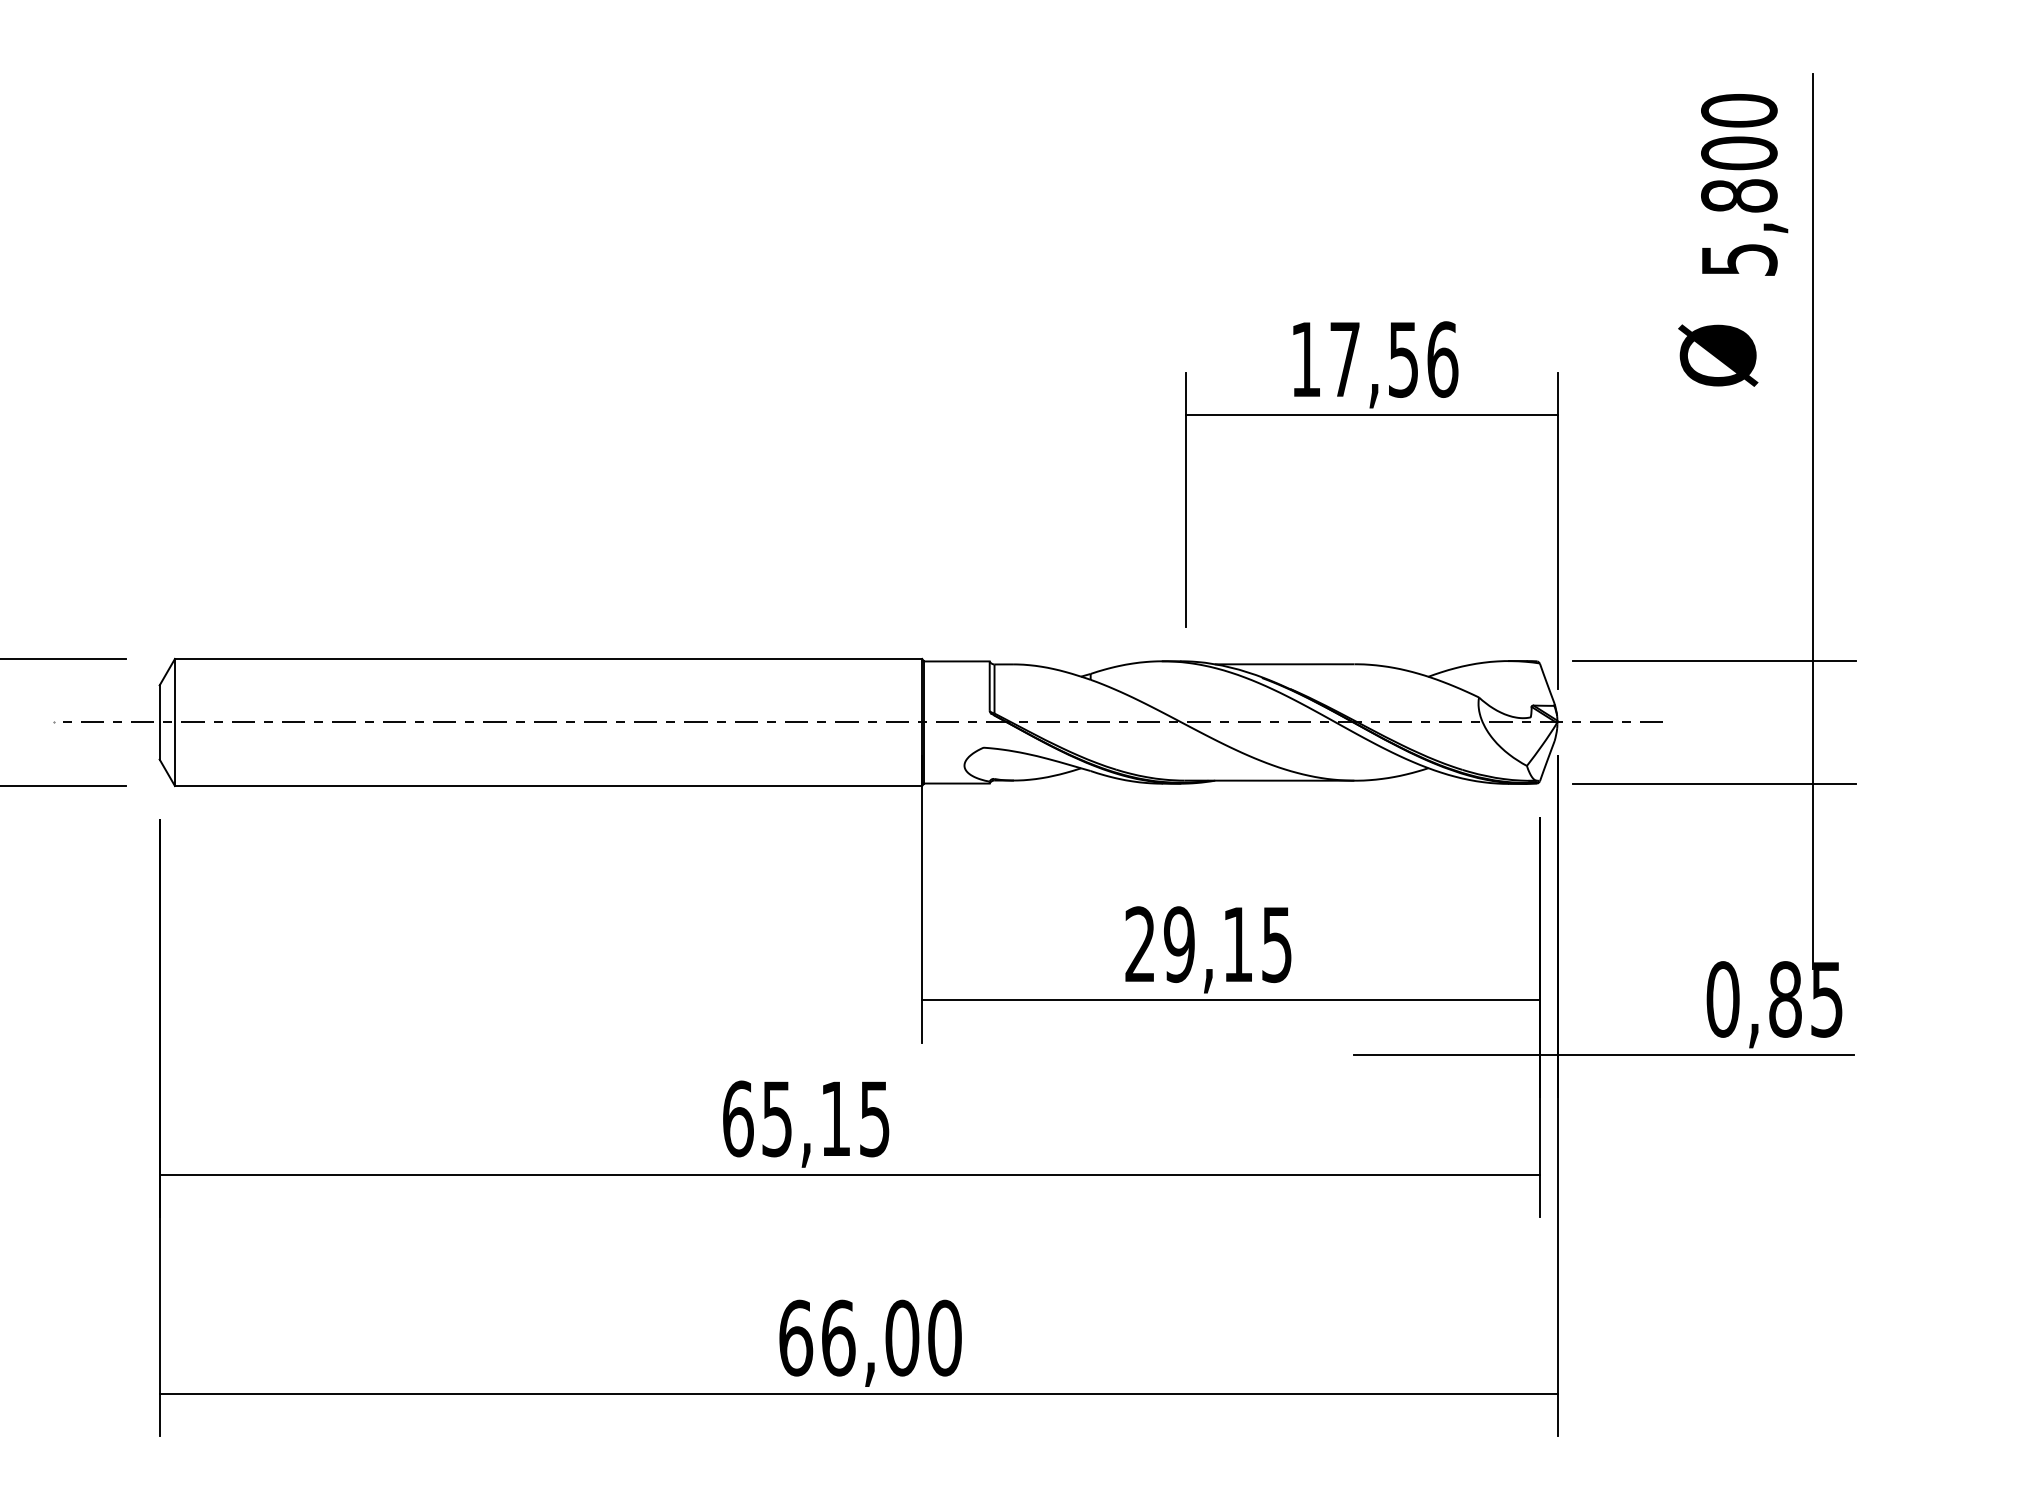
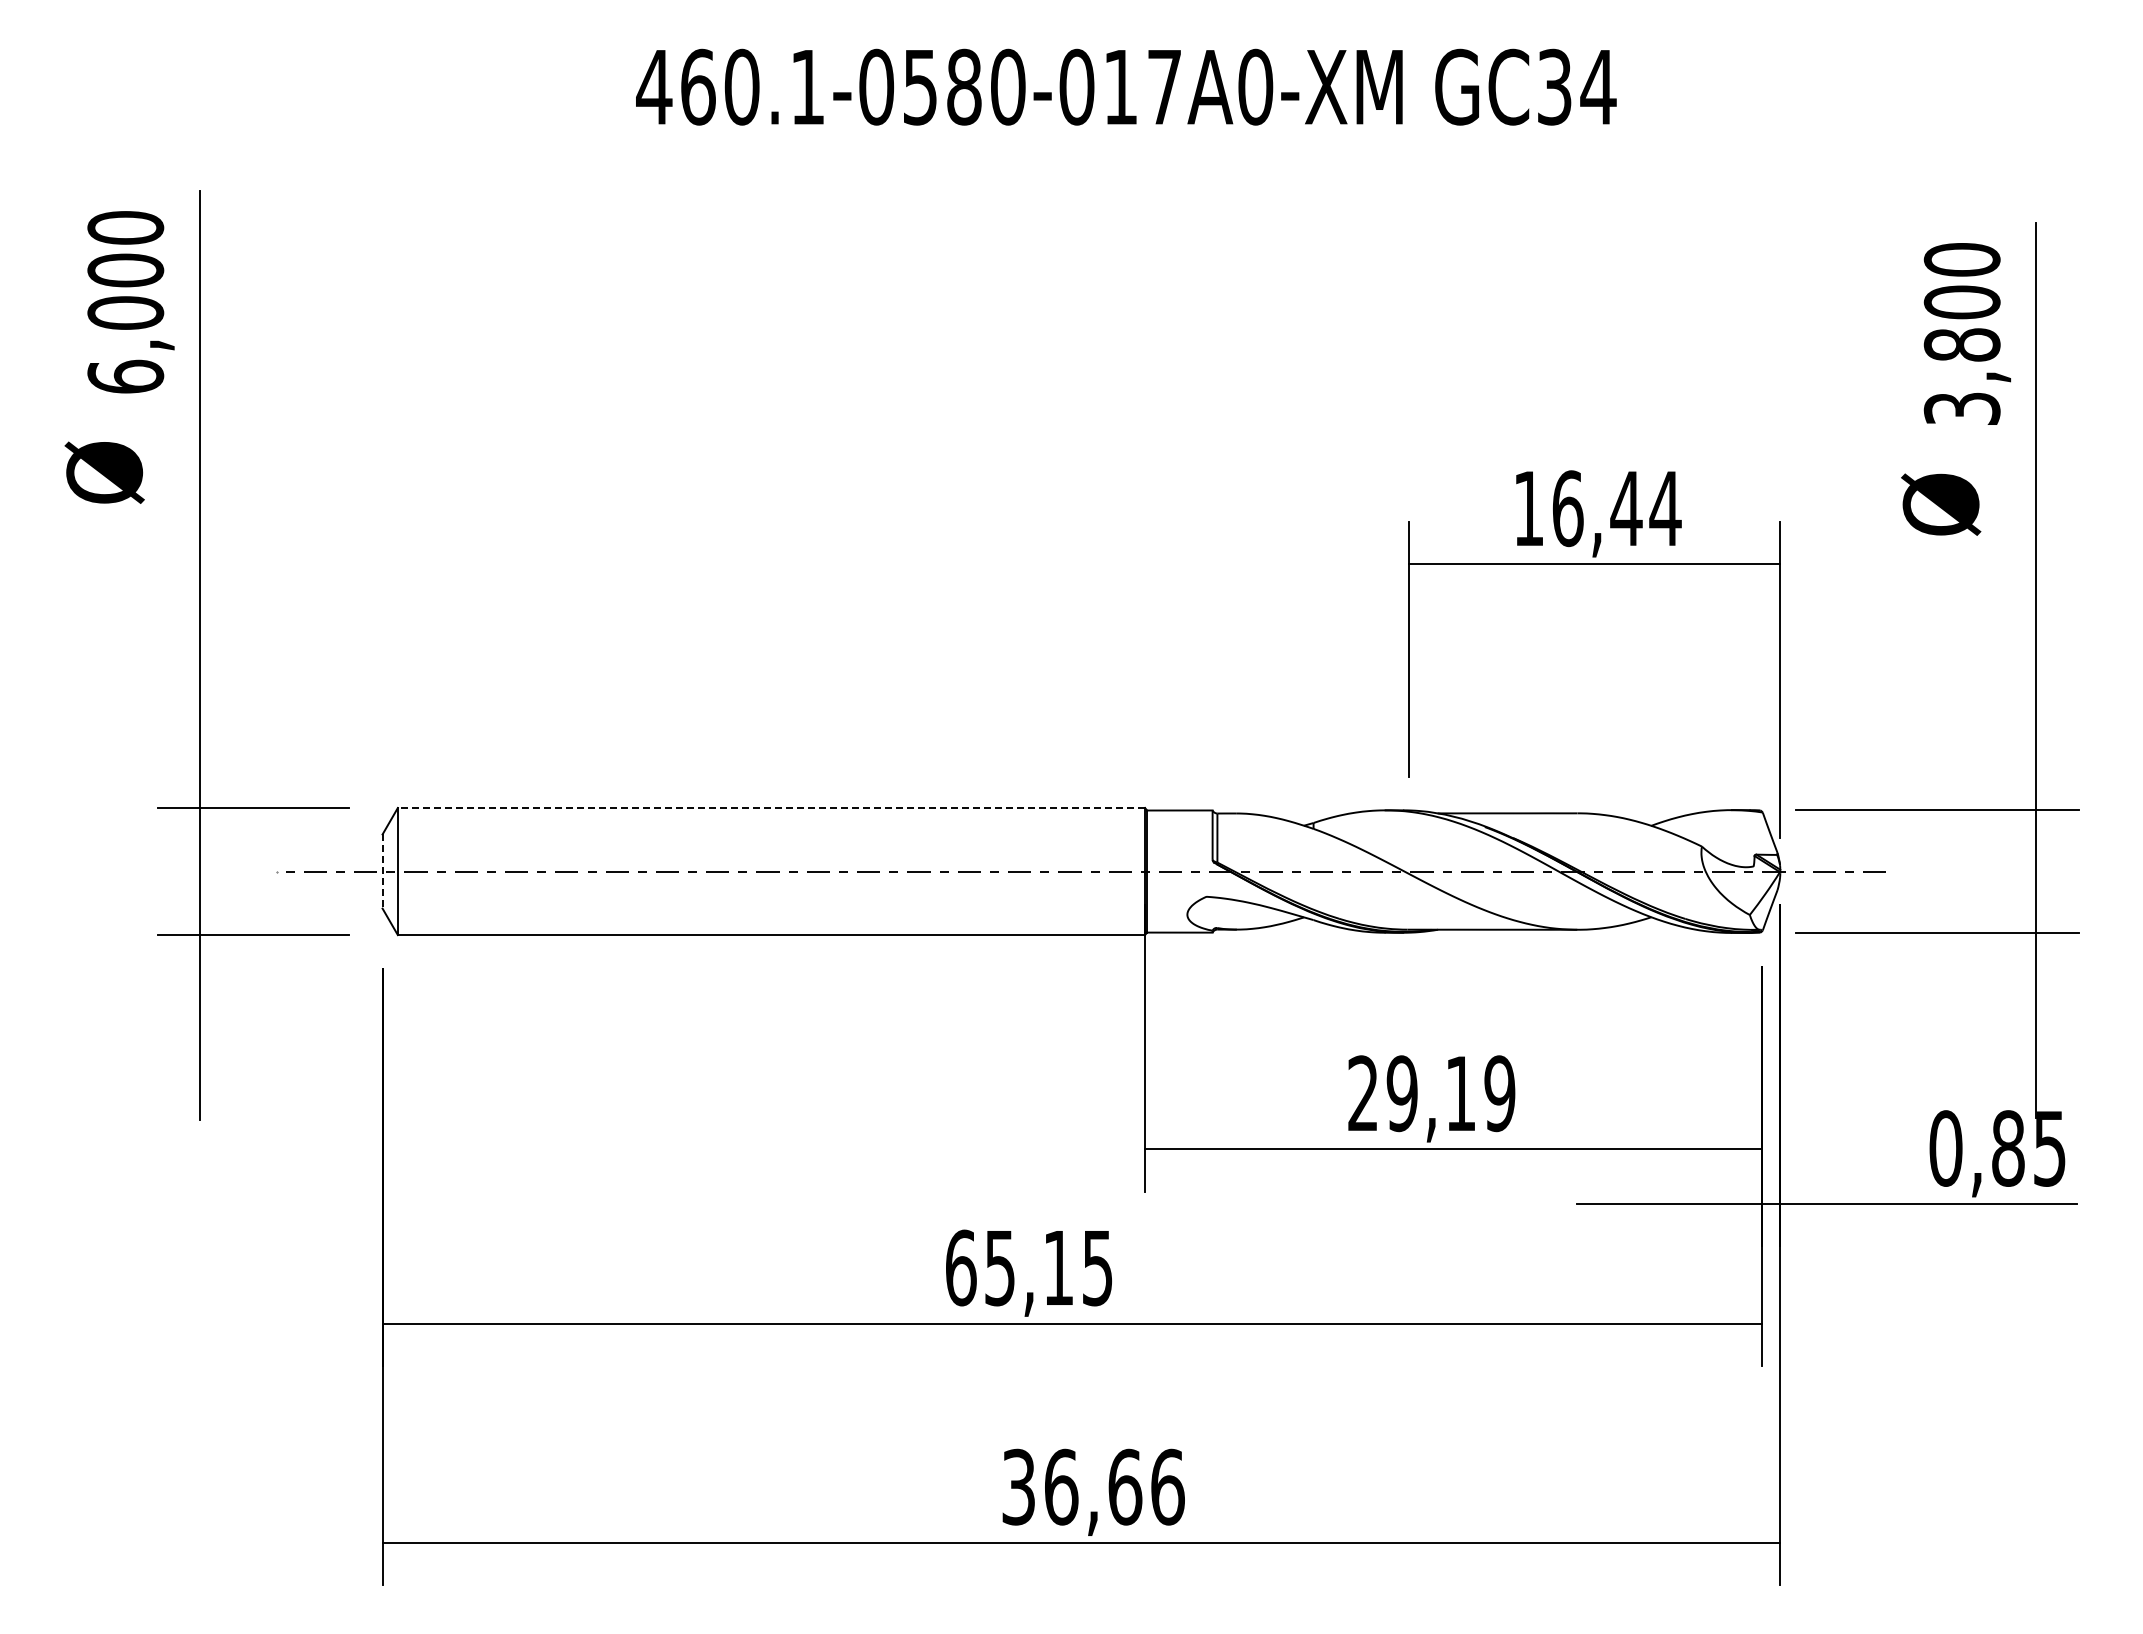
text: (1738, 259) -> (1961, 408), 5,800 -> 3,800
text: (1393, 359) -> (1616, 508), 17,56 -> 16,44
line: (548, 659) -> (771, 808), solid -> dashed
line: (159, 723) -> (382, 872), solid -> dashed
text: (1276, 944) -> (1499, 1093), 29,15 -> 29,19
text: (870, 1337) -> (1093, 1486), 66,00 -> 36,66

